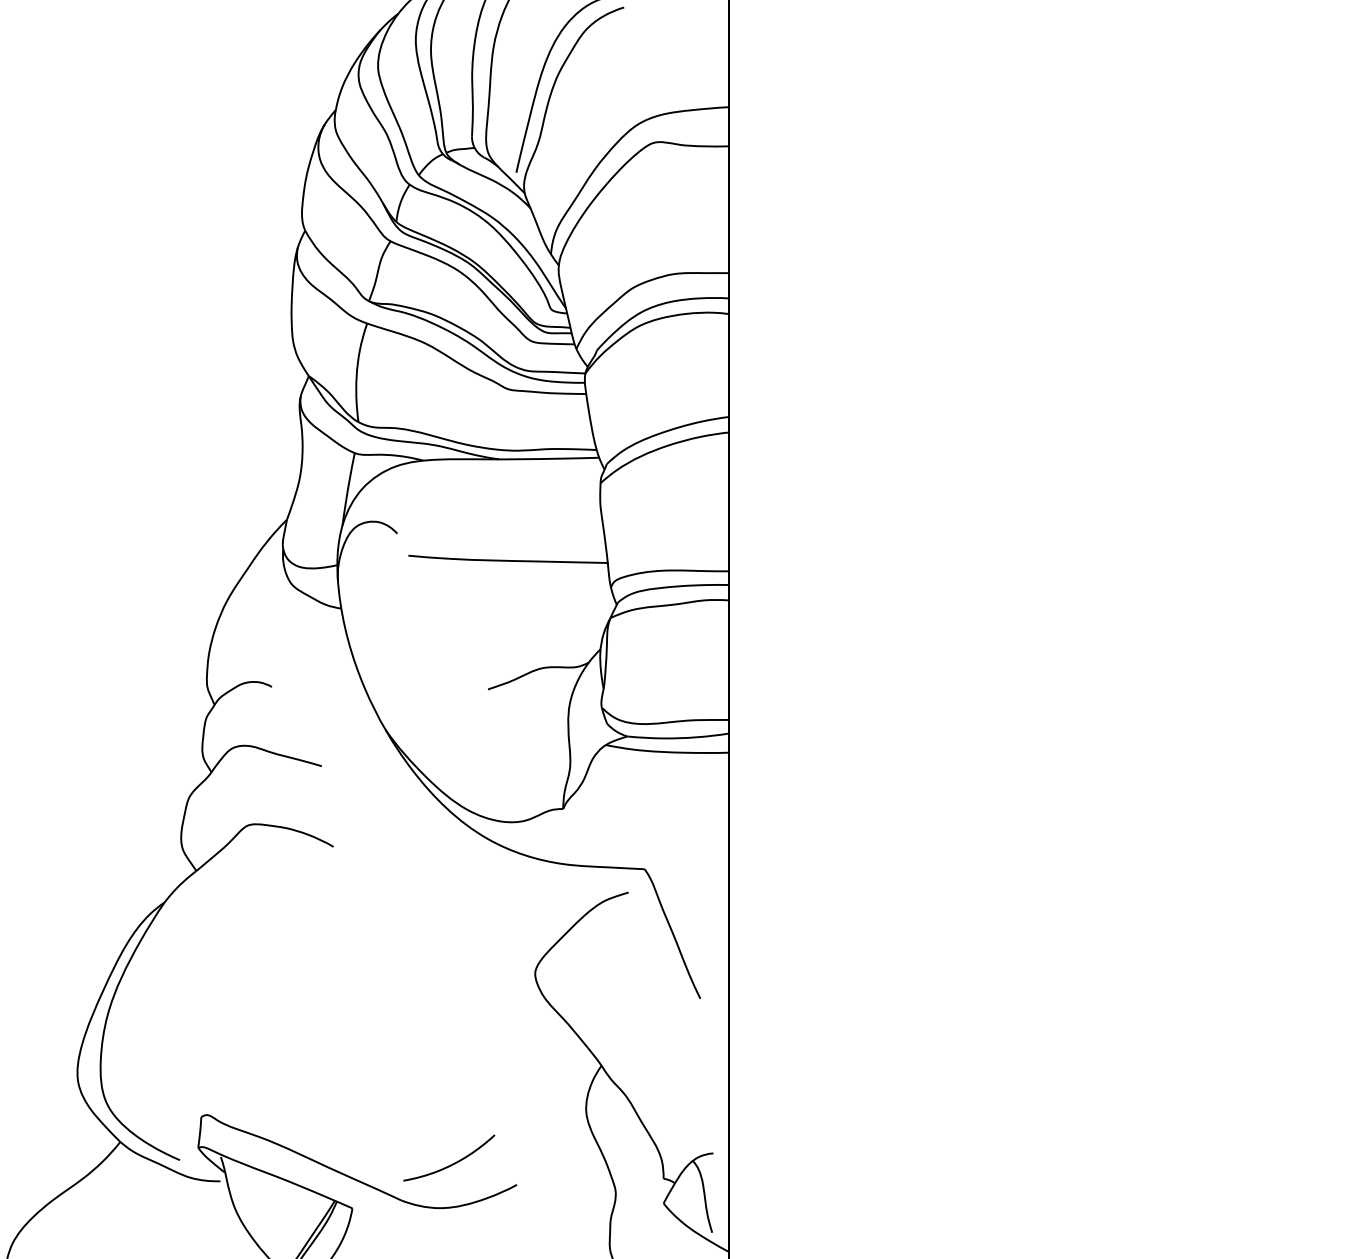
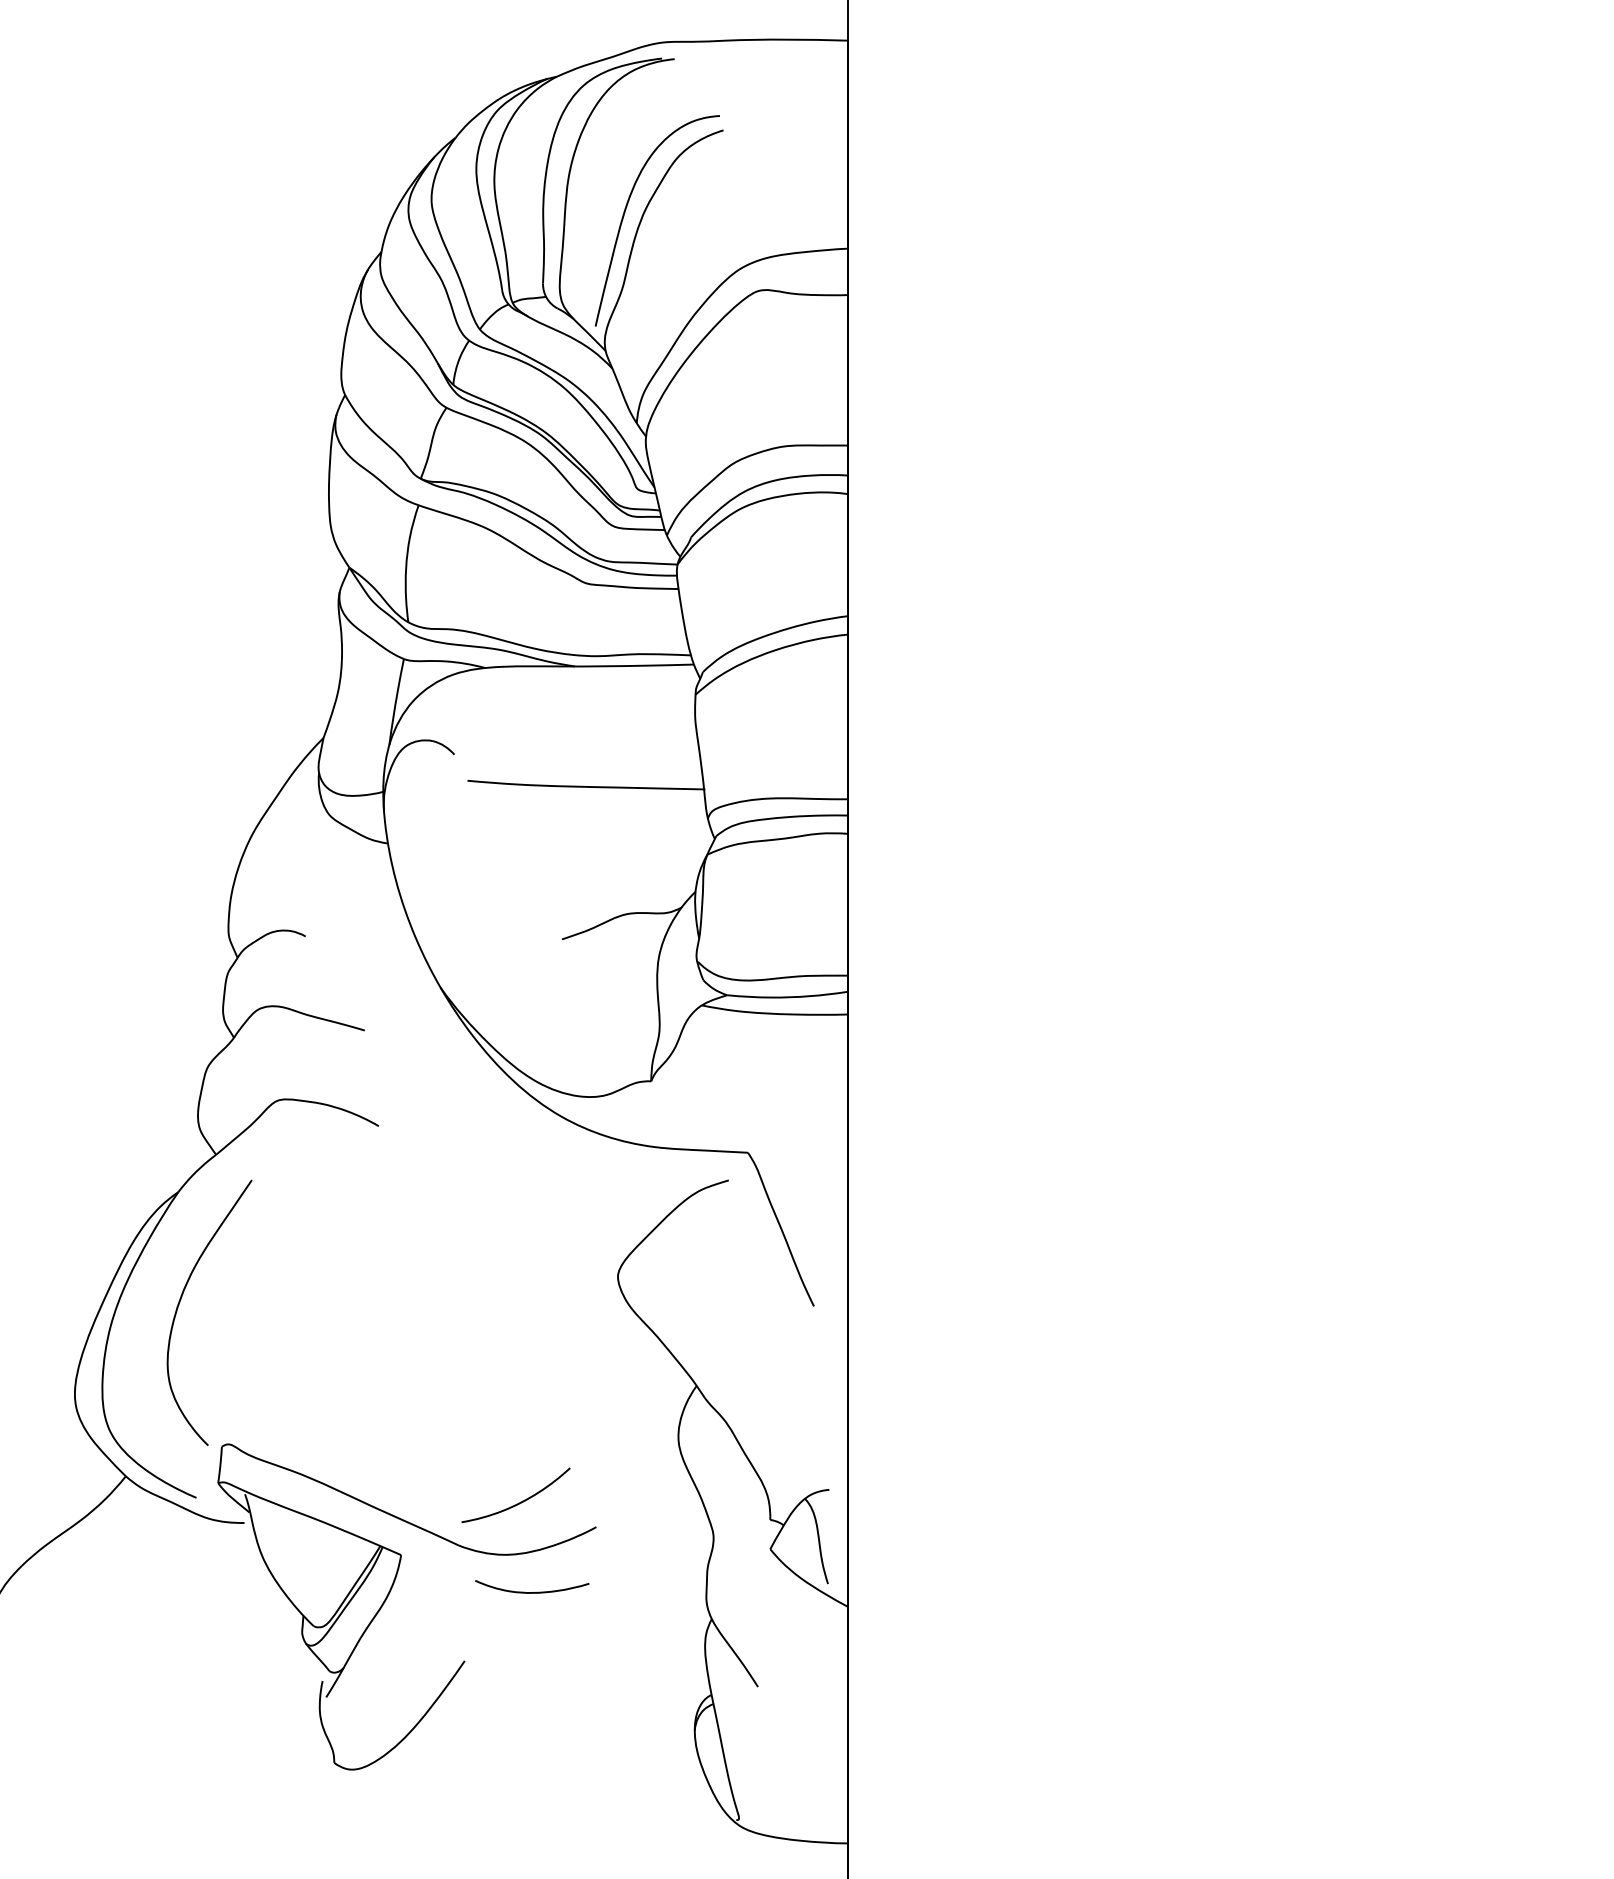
curve: (166, 995) -> (180, 1302), added
curve: (463, 1239) -> (532, 1592), added

